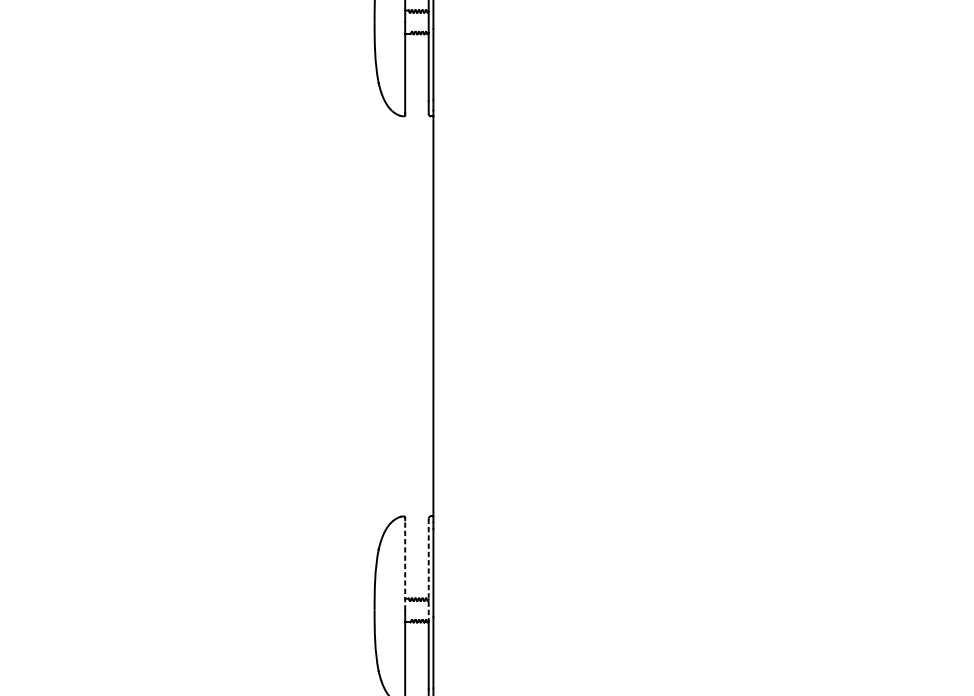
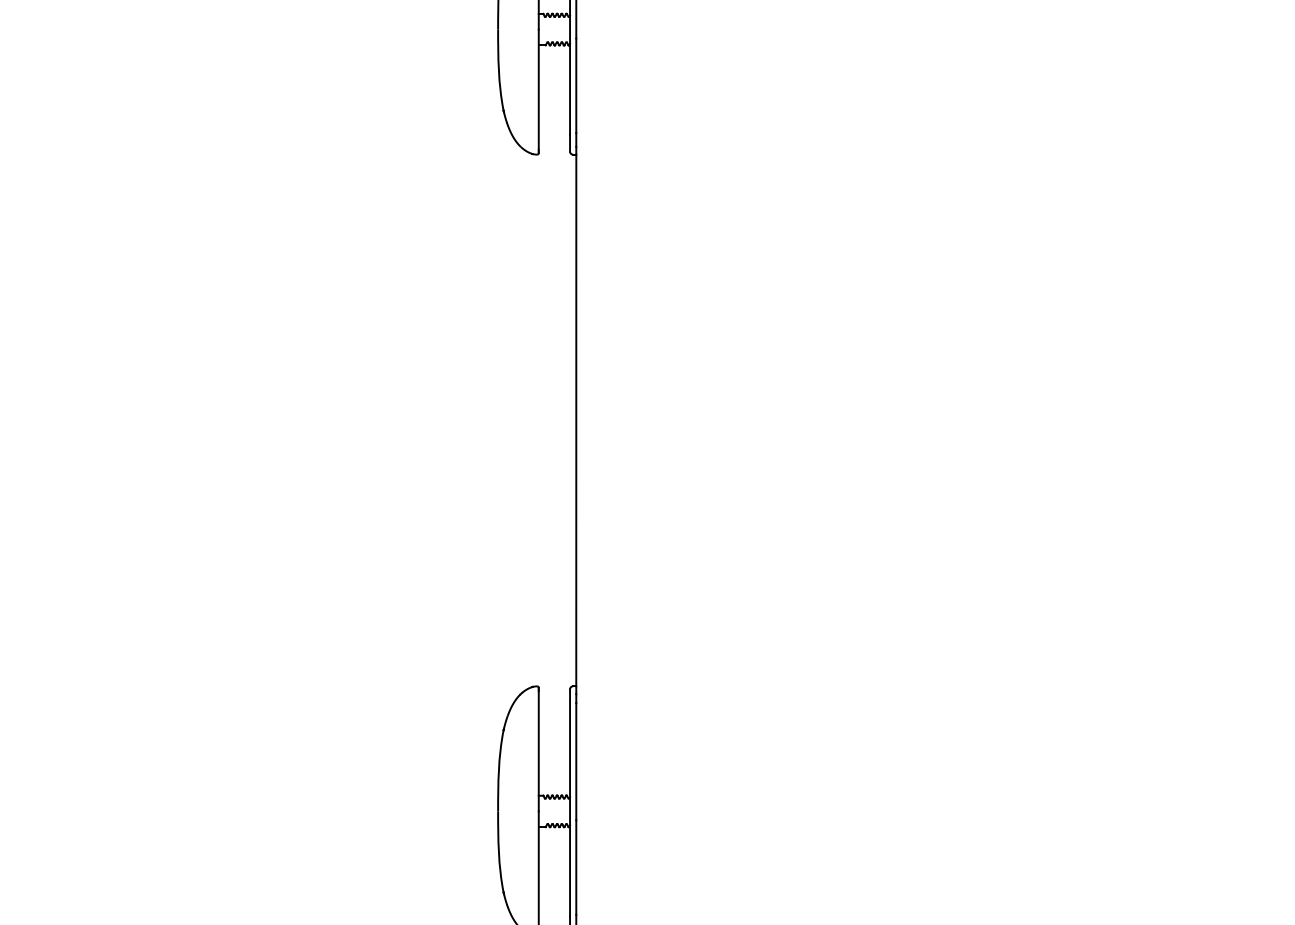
line: (404, 563) -> (538, 749), dashed -> solid
line: (429, 569) -> (570, 757), dashed -> solid

